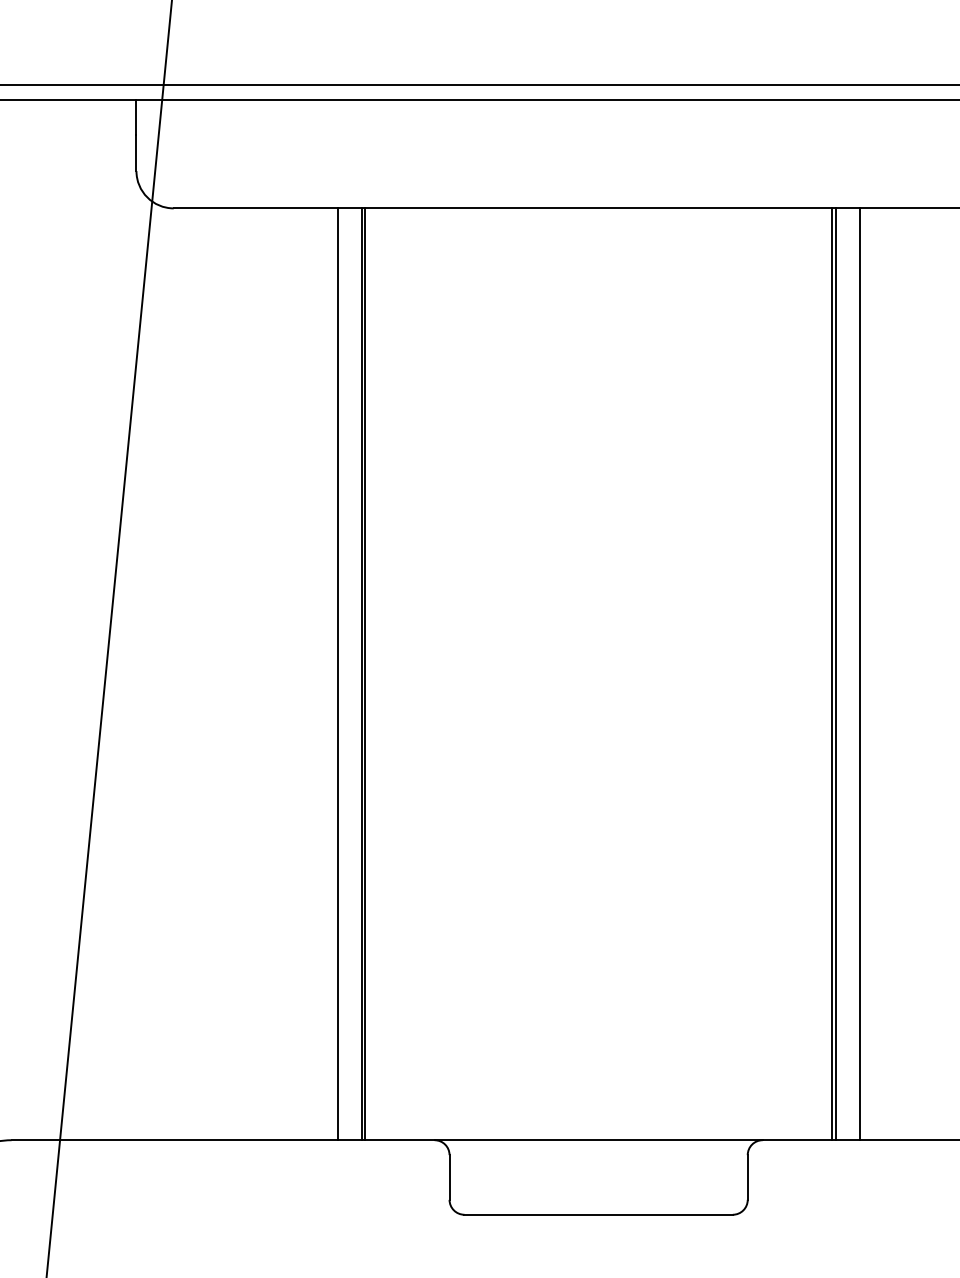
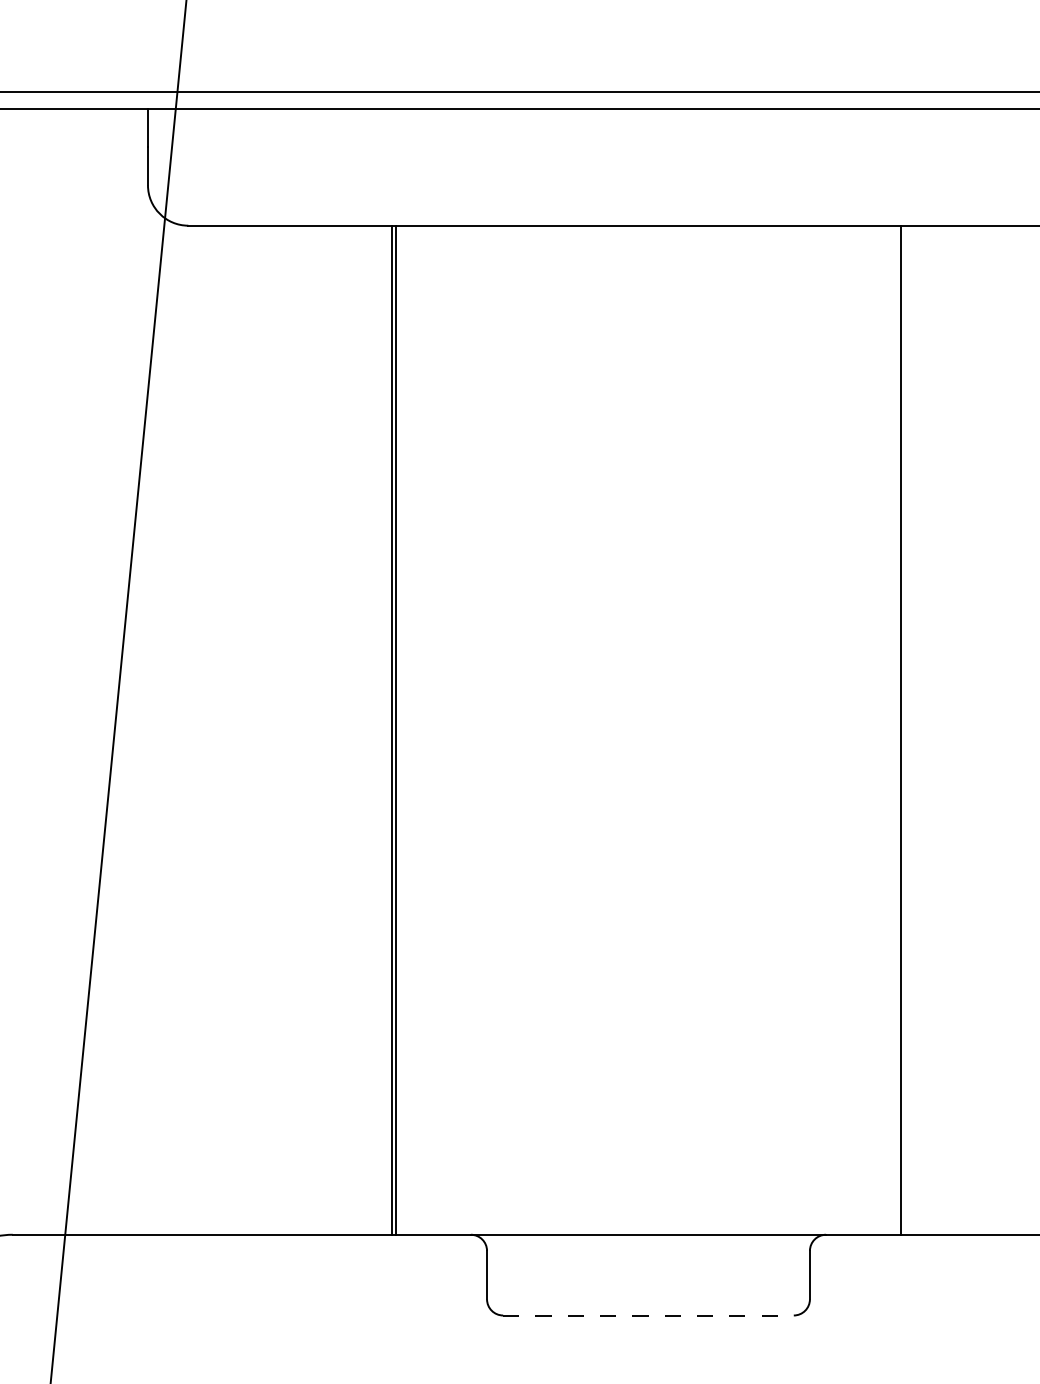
line: (337, 674) -> (365, 730), removed
line: (835, 674) -> (904, 730), removed
line: (859, 674) -> (930, 730), removed
line: (599, 1214) -> (649, 1315), solid -> dashed

